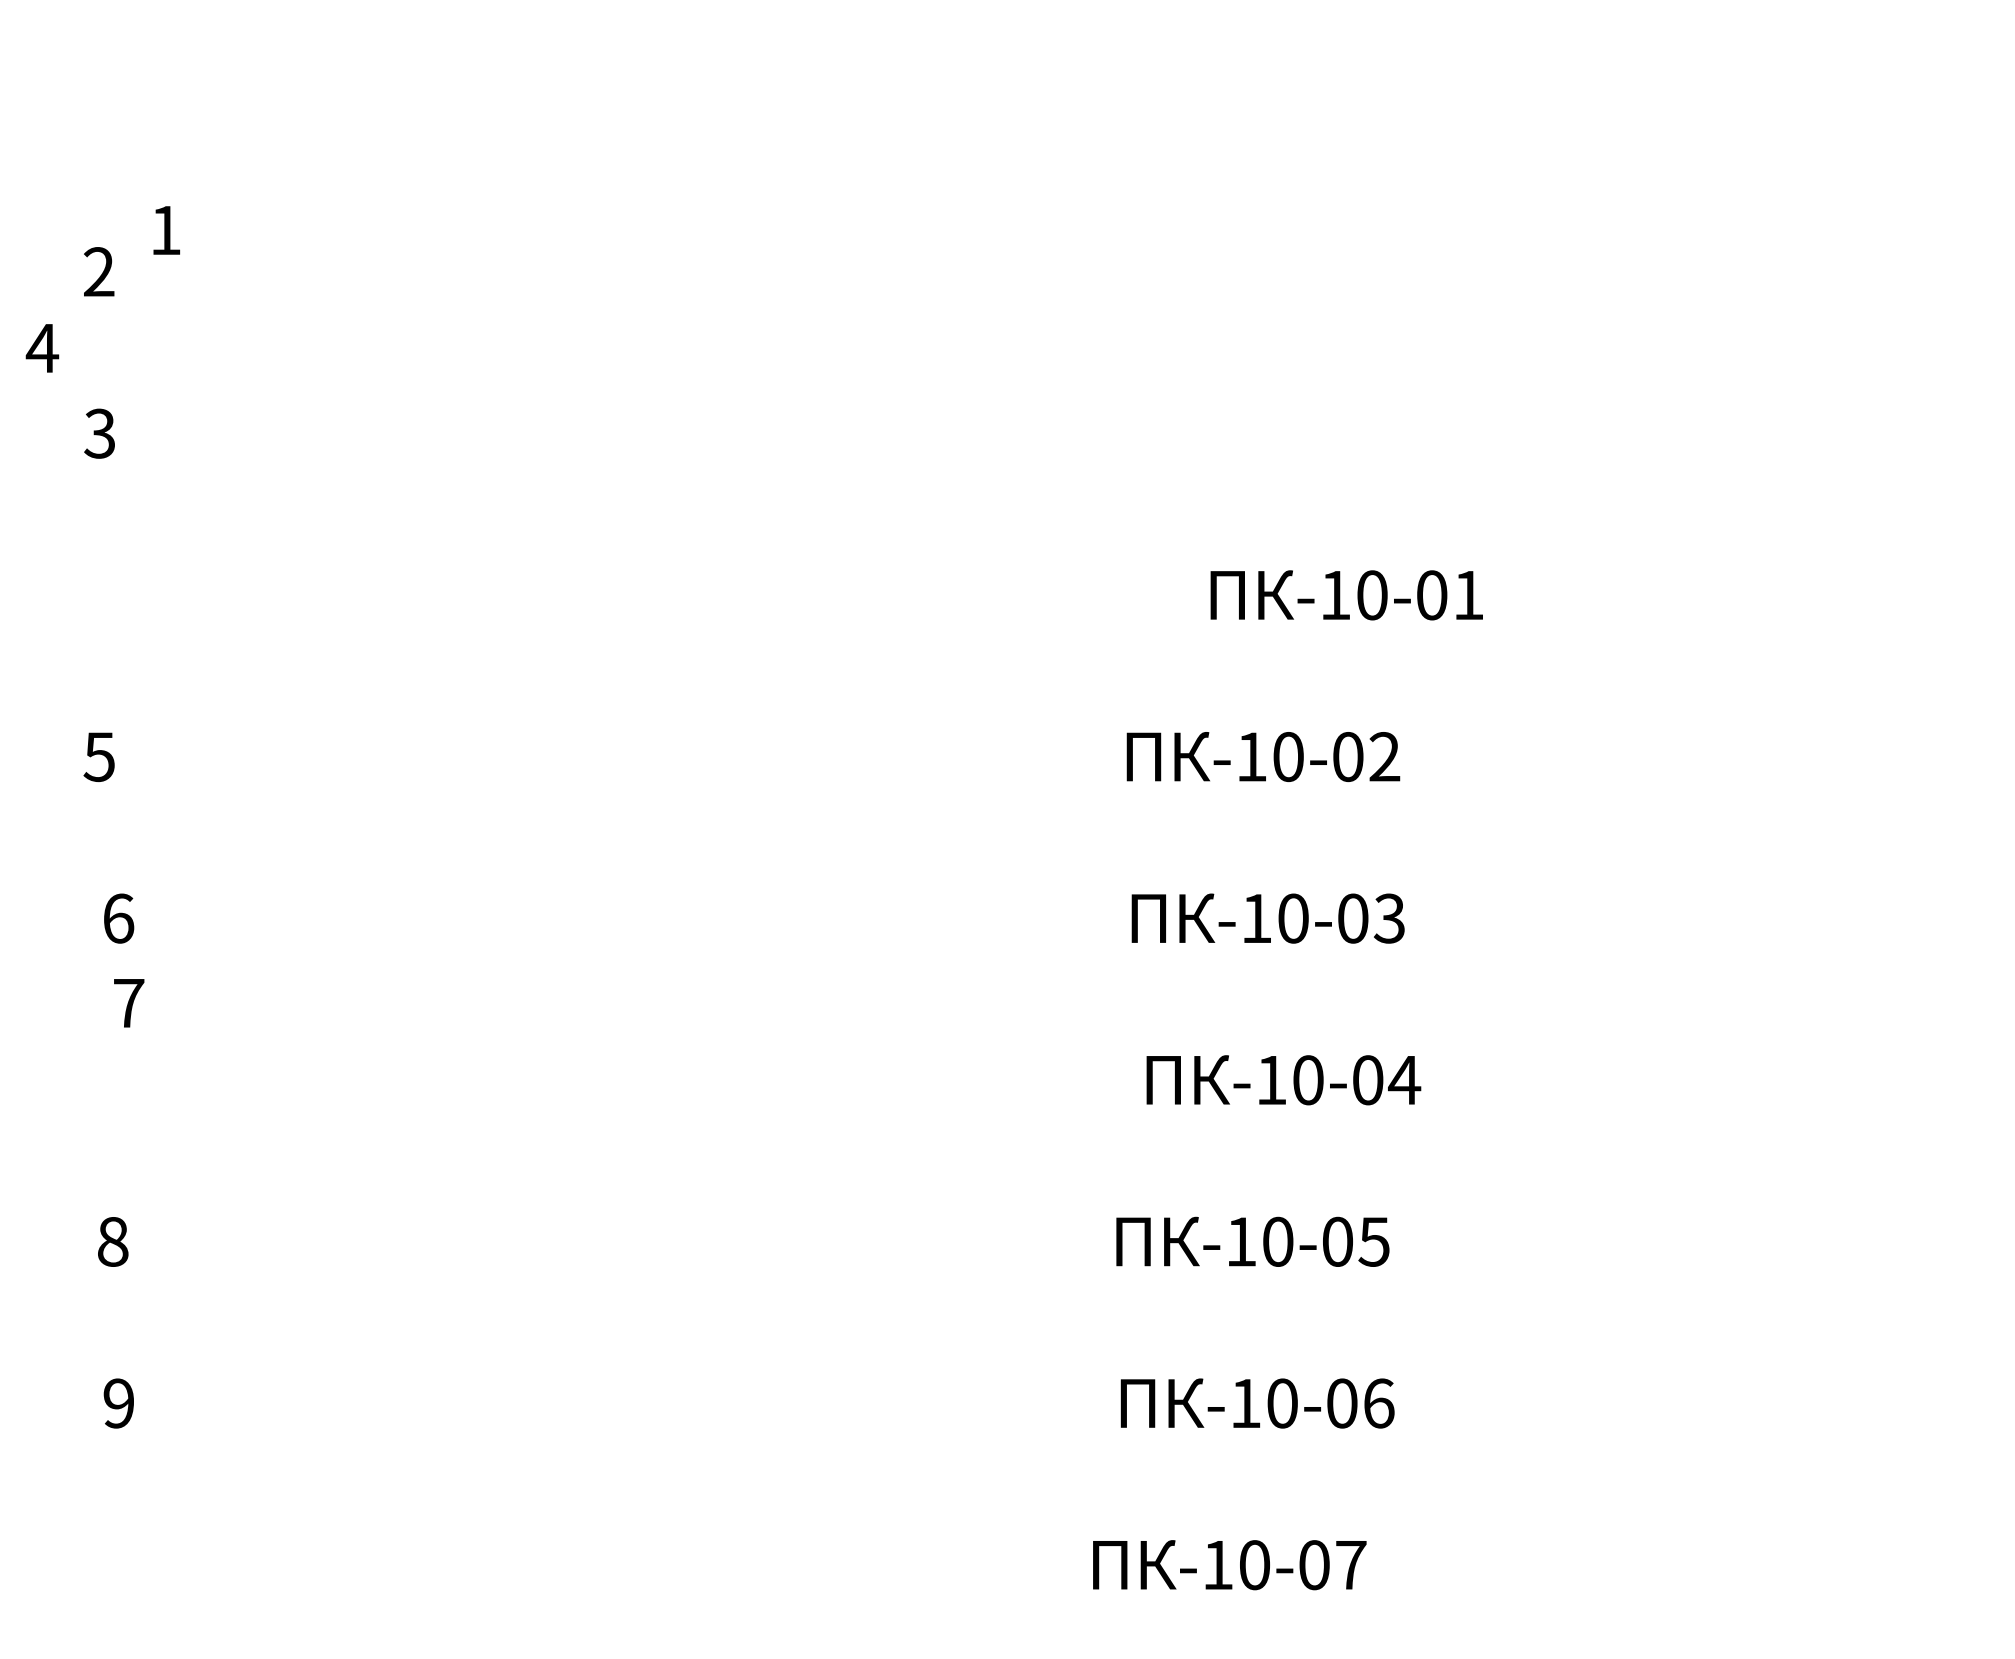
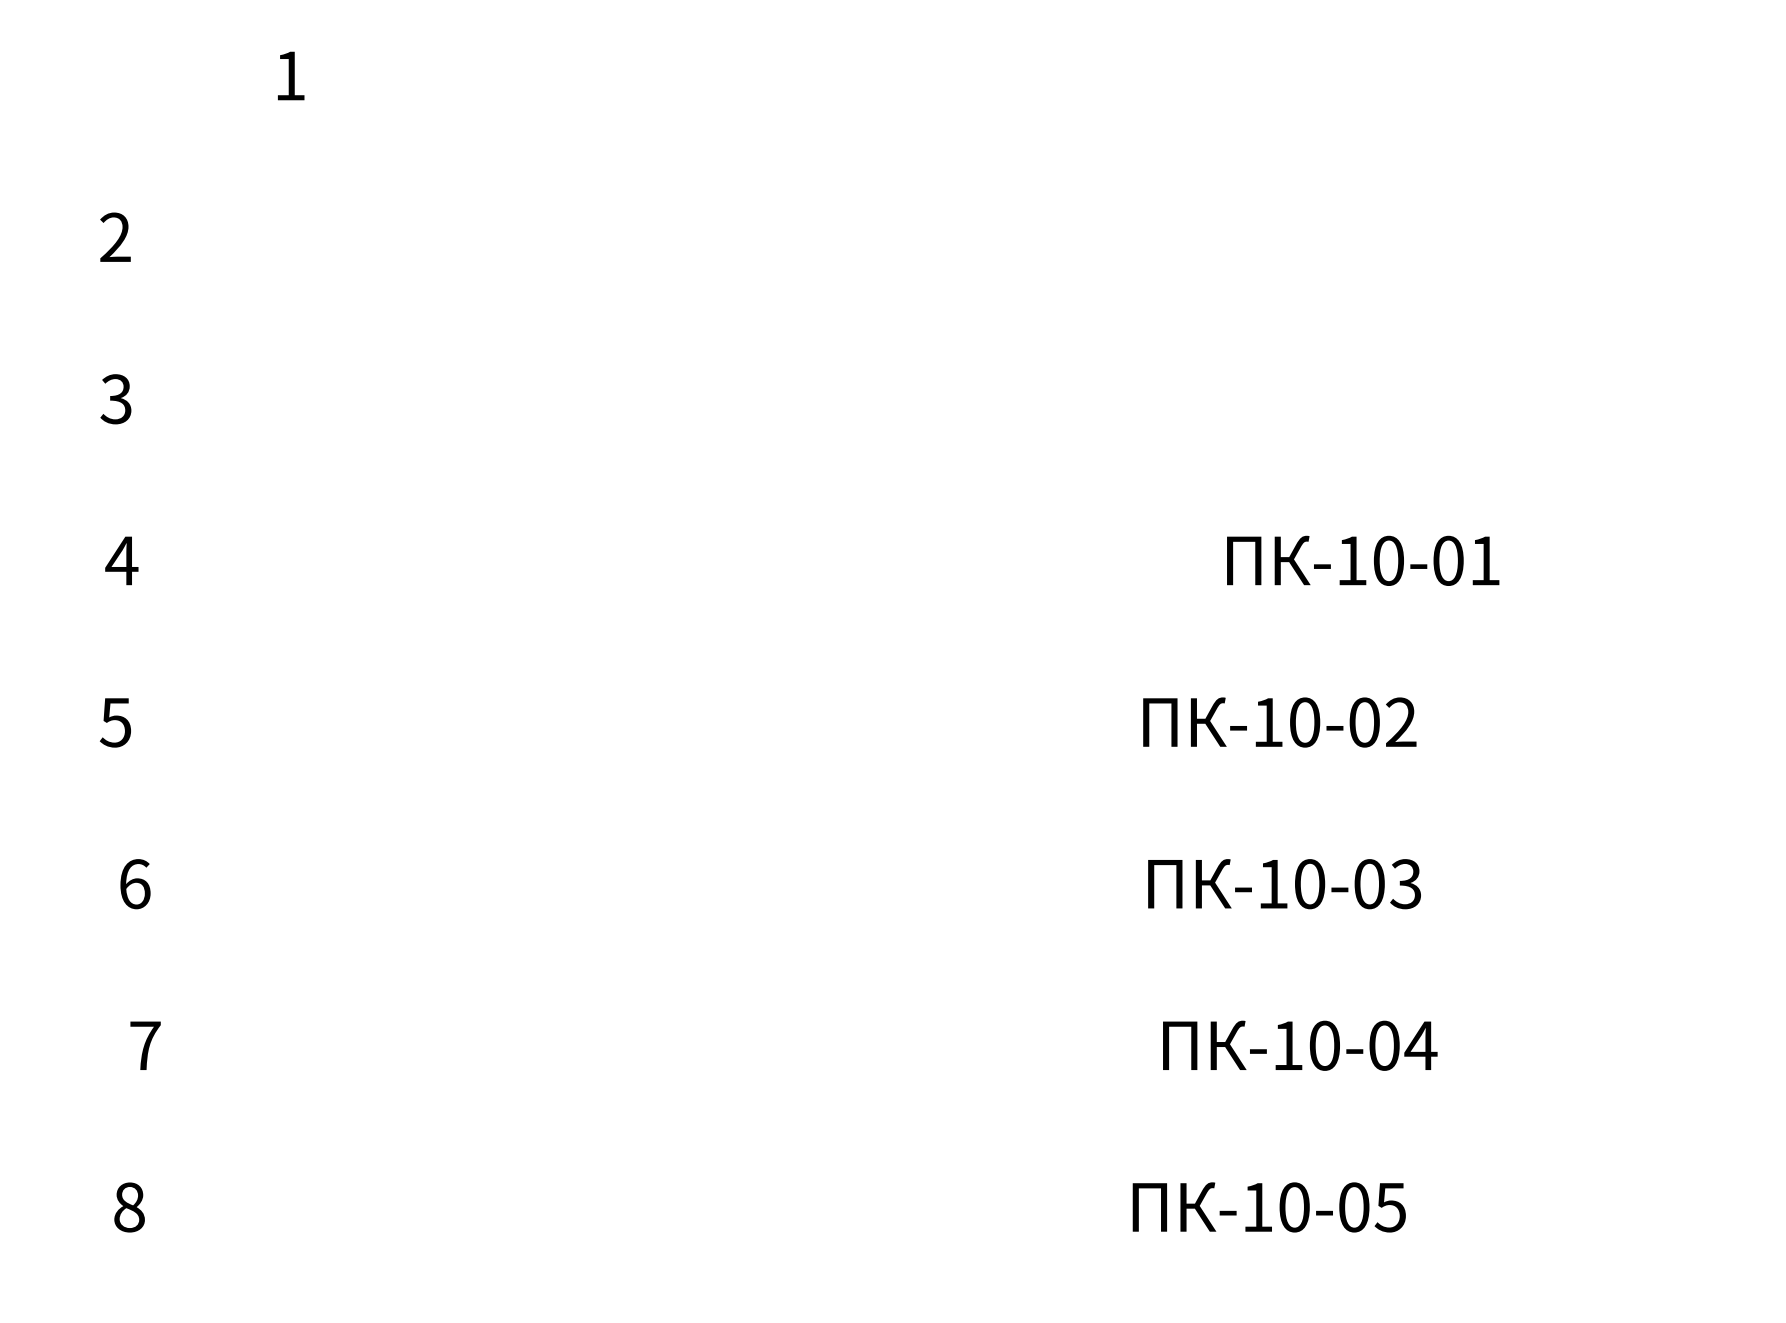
text: (166, 230) -> (290, 76), moved
text: (42, 348) -> (121, 561), moved
text: (129, 1003) -> (145, 1046), moved

